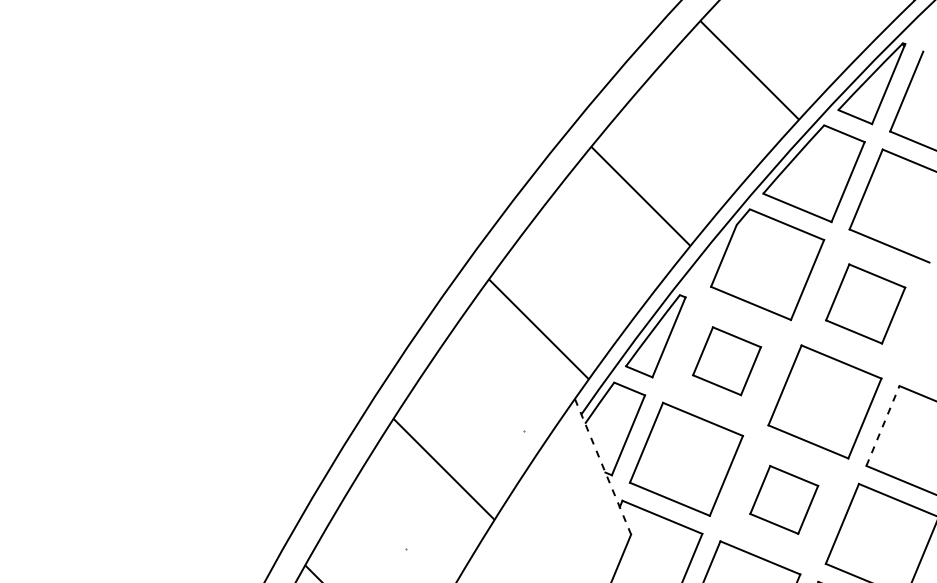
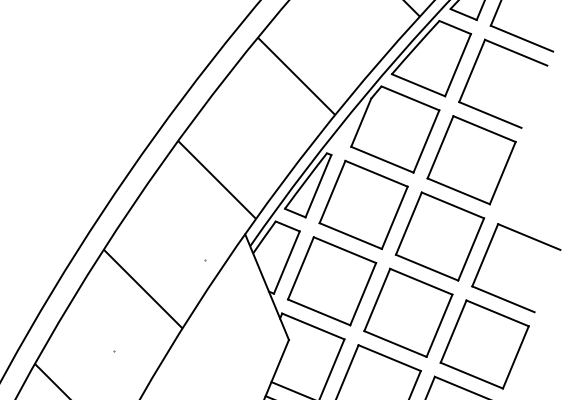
part: (865, 303) -> (471, 159), size x1.43
part: (726, 360) -> (363, 204), size x1.67
line: (883, 425) -> (485, 254), dashed -> solid
line: (603, 467) -> (267, 287), dashed -> solid
part: (783, 499) -> (407, 312), size x1.67

